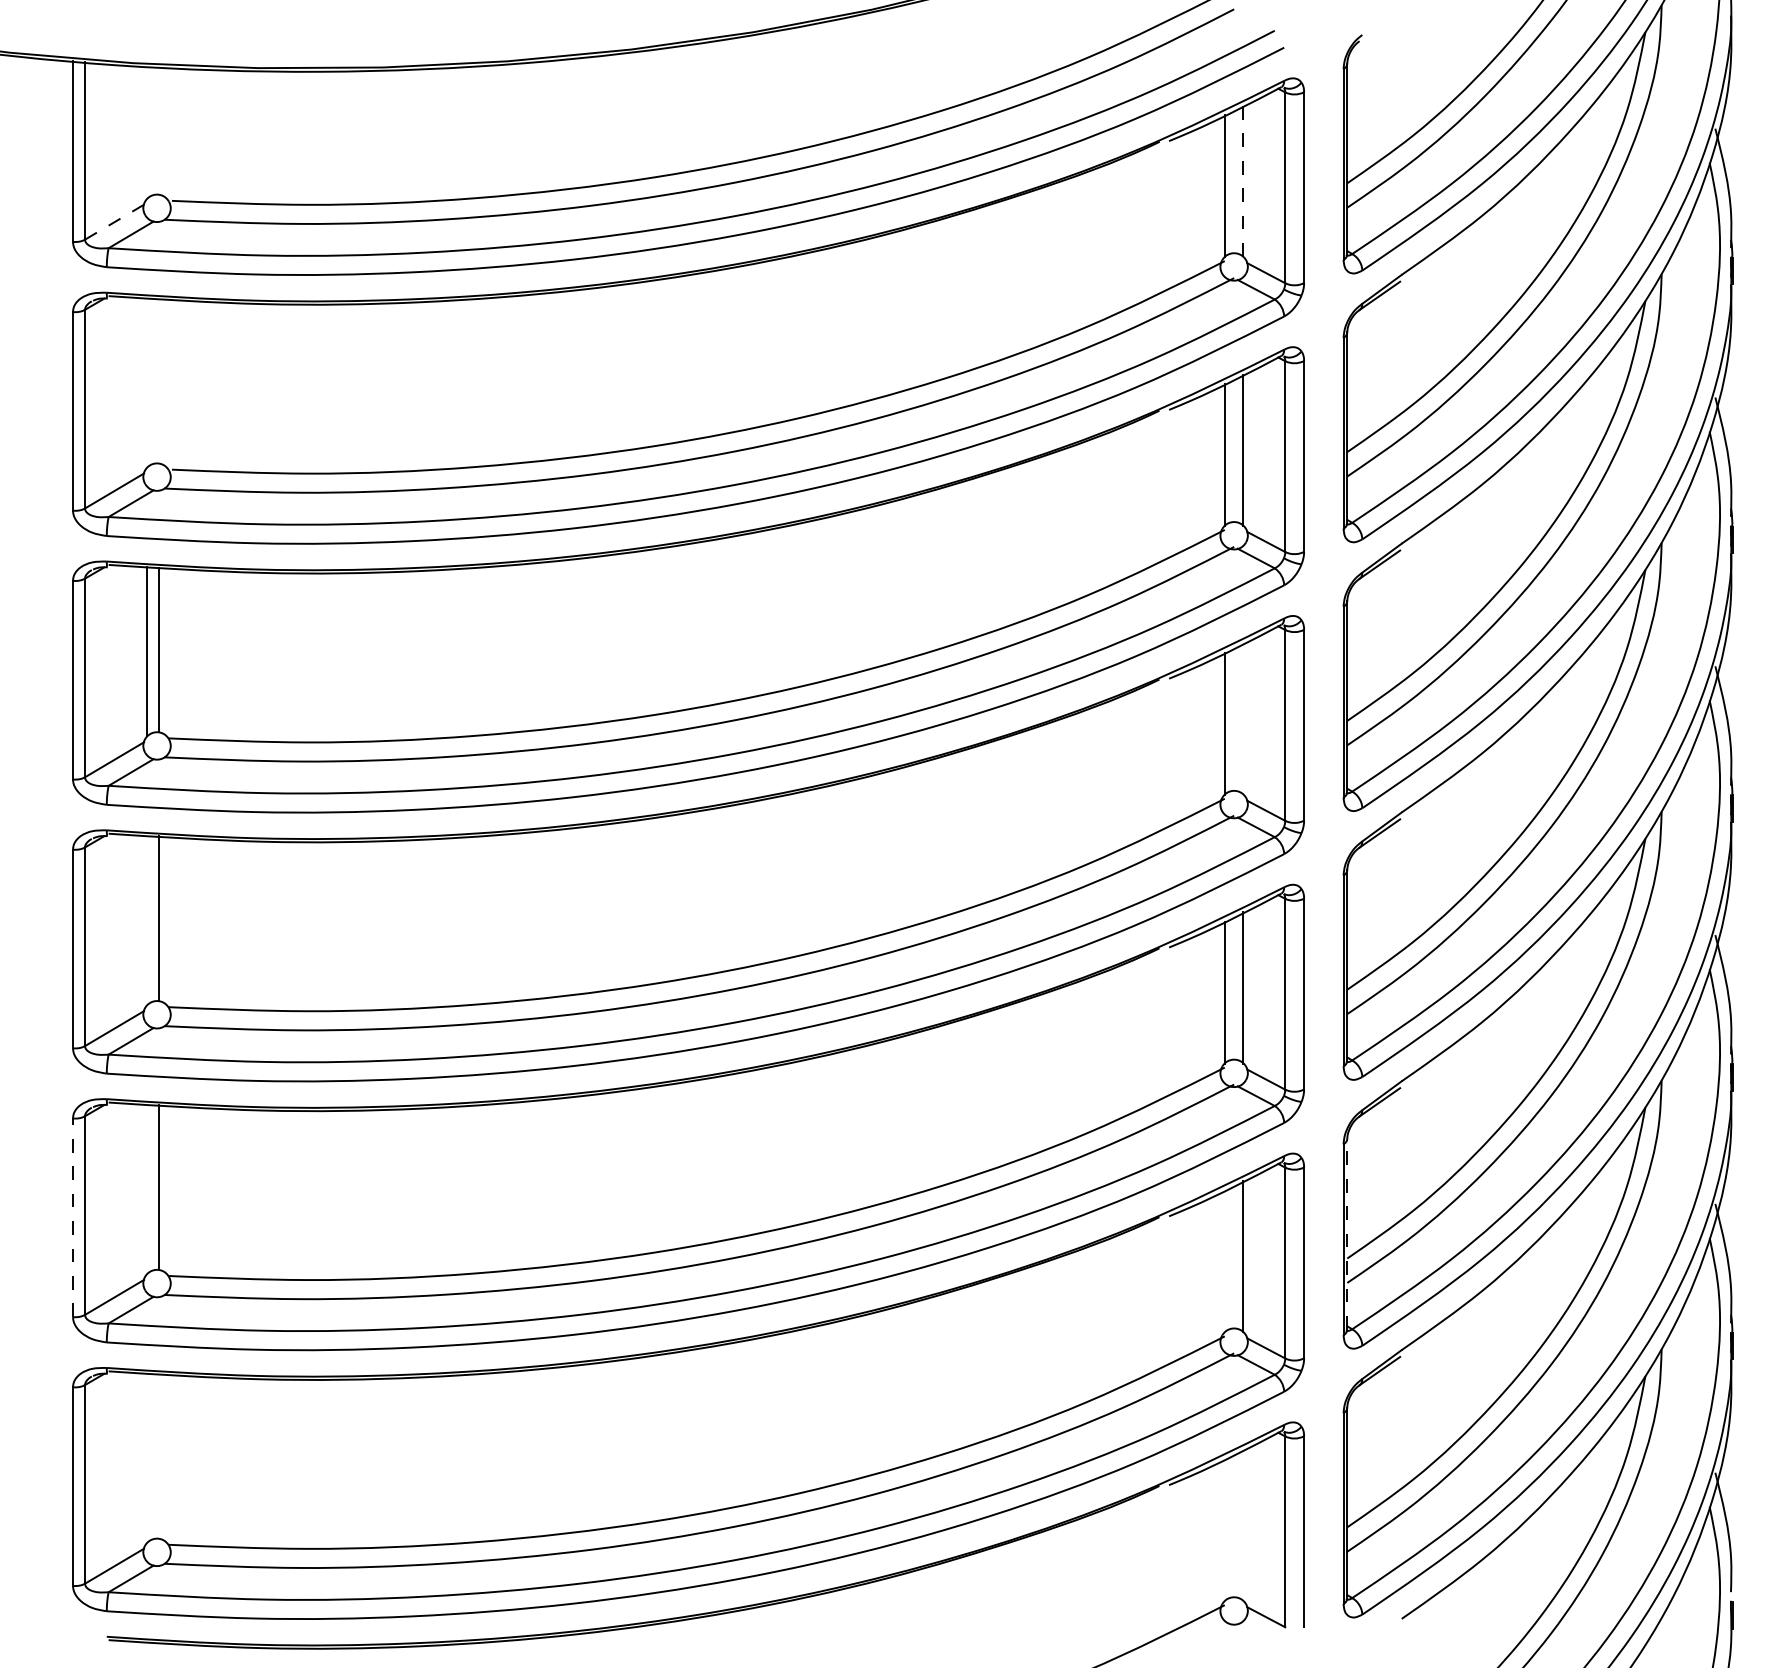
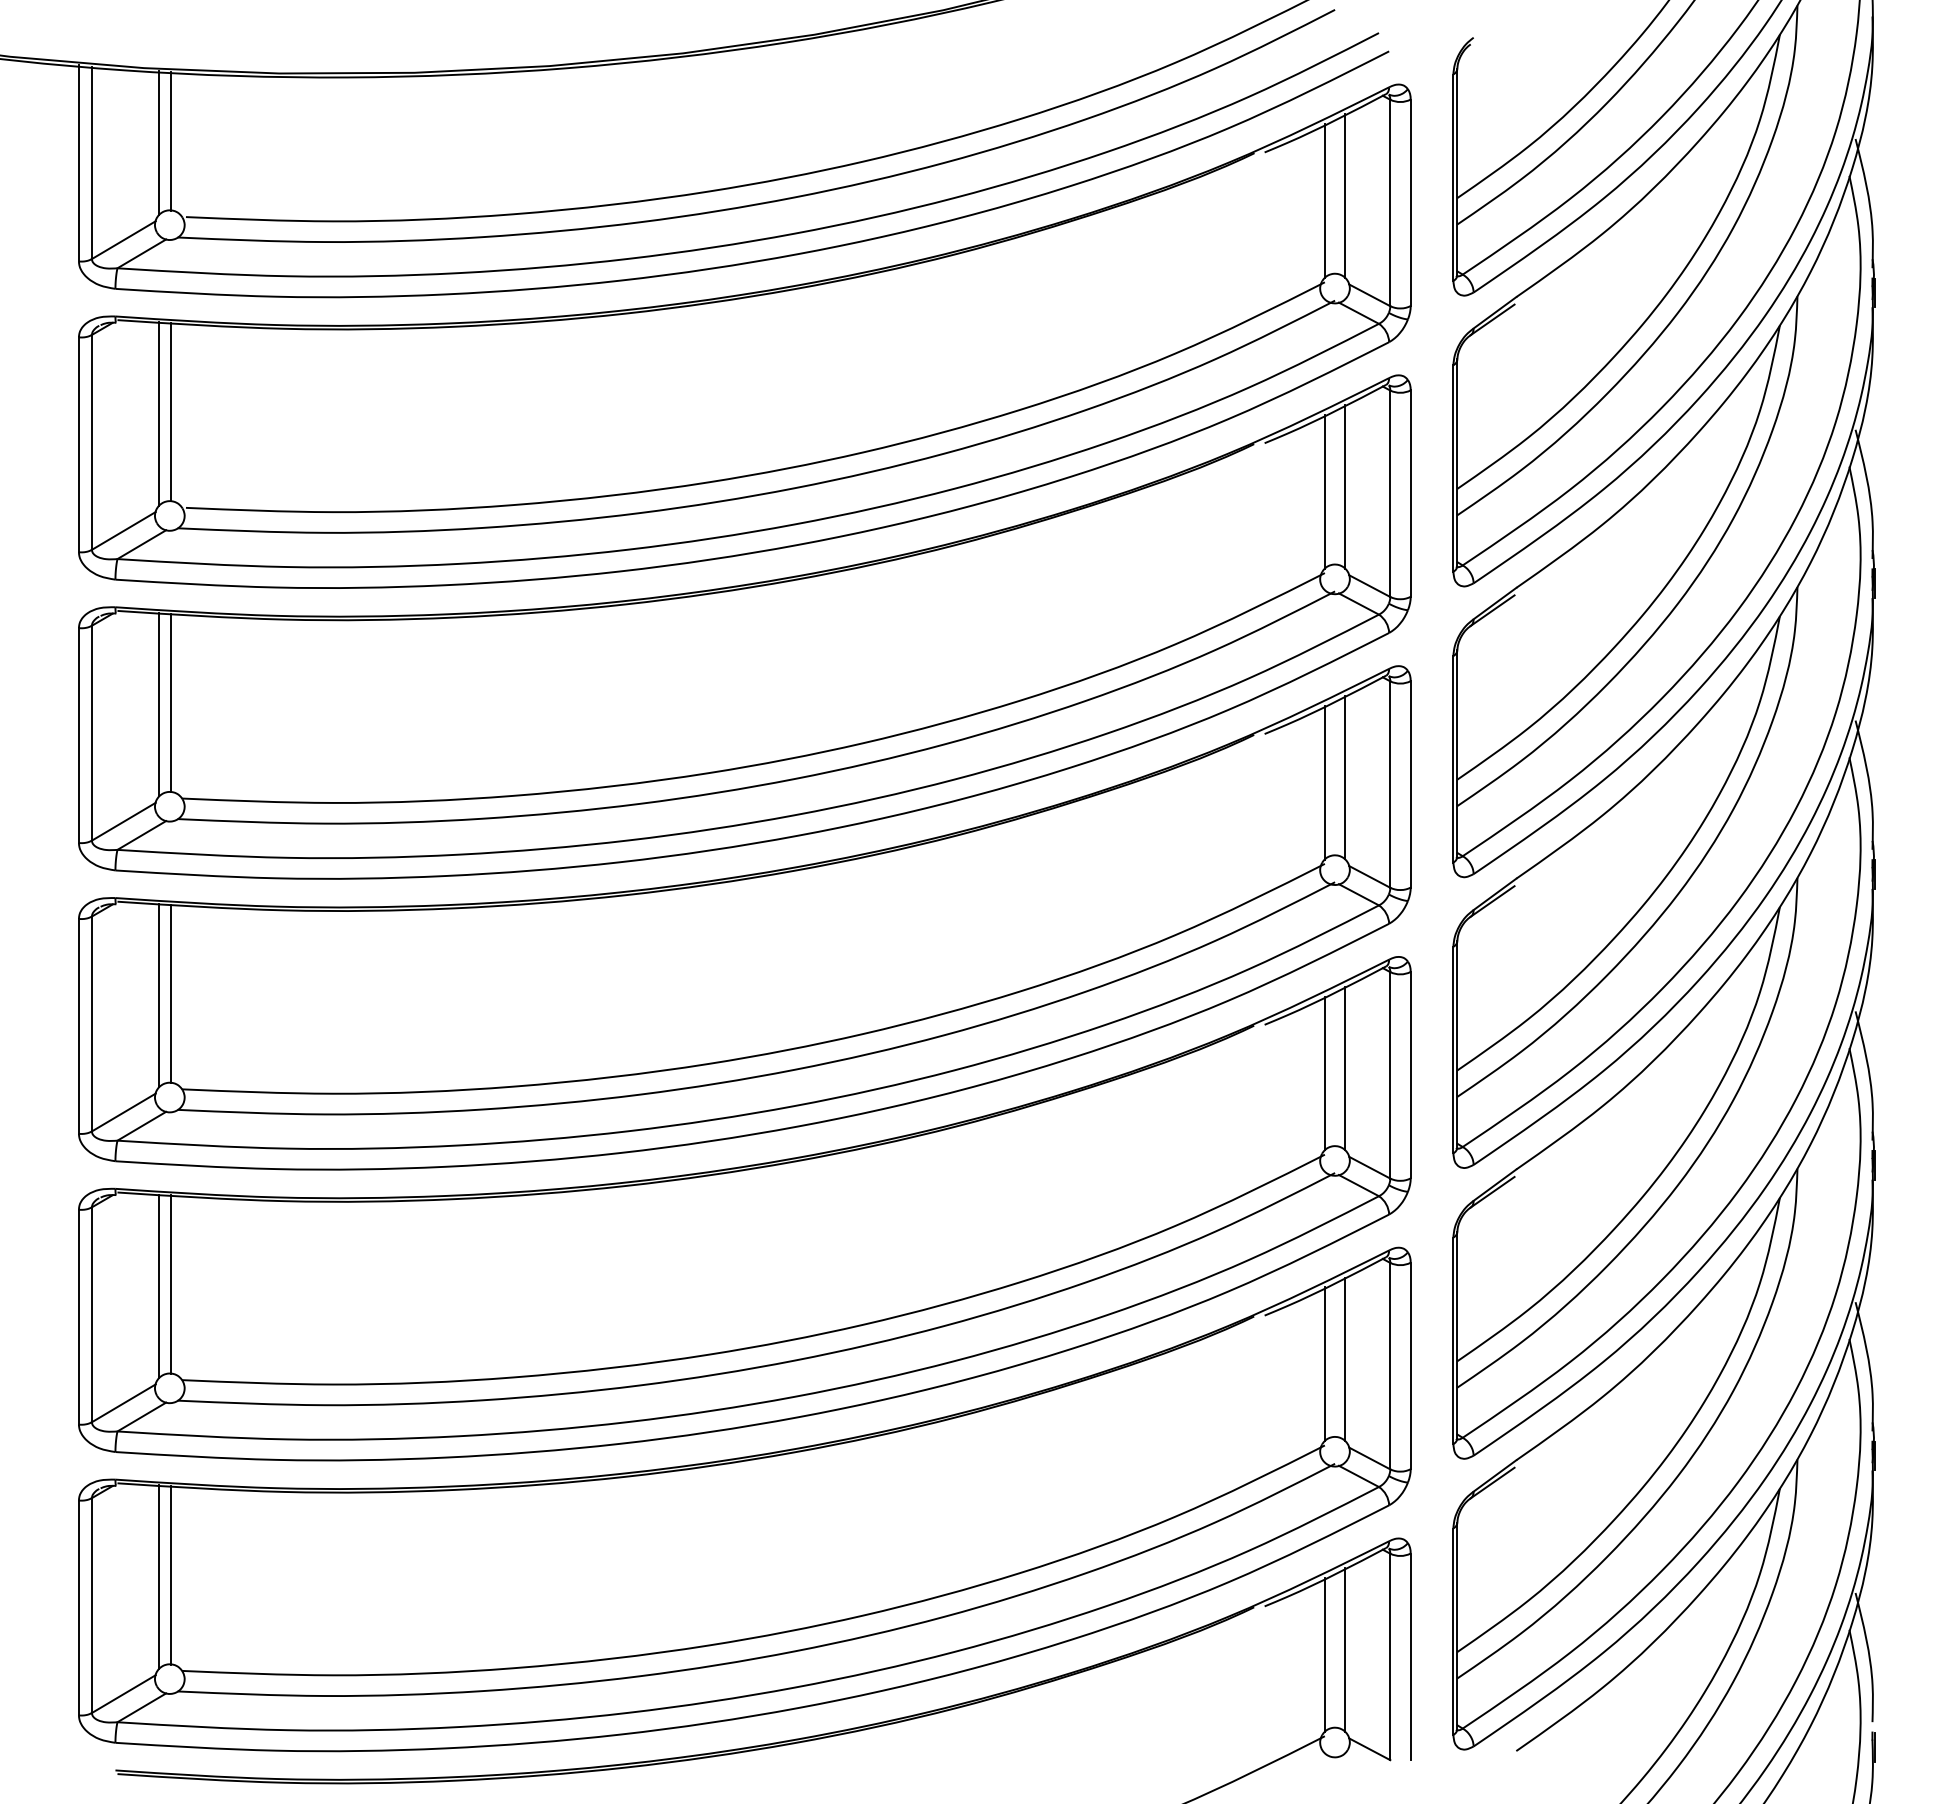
line: (158, 130) -> (171, 140), added
line: (147, 131) -> (159, 142), added
line: (1243, 181) -> (1345, 196), dashed -> solid
line: (115, 221) -> (124, 239), dashed -> solid
line: (158, 380) -> (171, 411), added
line: (147, 382) -> (159, 413), added
line: (1243, 718) -> (1345, 777), added
line: (147, 920) -> (159, 995), added
line: (147, 1188) -> (159, 1285), added
line: (72, 1217) -> (78, 1316), dashed -> solid
line: (1347, 1233) -> (1457, 1334), dashed -> solid
line: (1224, 1261) -> (1324, 1364), added
line: (158, 1456) -> (171, 1575), added
line: (147, 1457) -> (159, 1576), added
line: (1243, 1524) -> (1345, 1649), added
line: (1224, 1529) -> (1324, 1654), added

